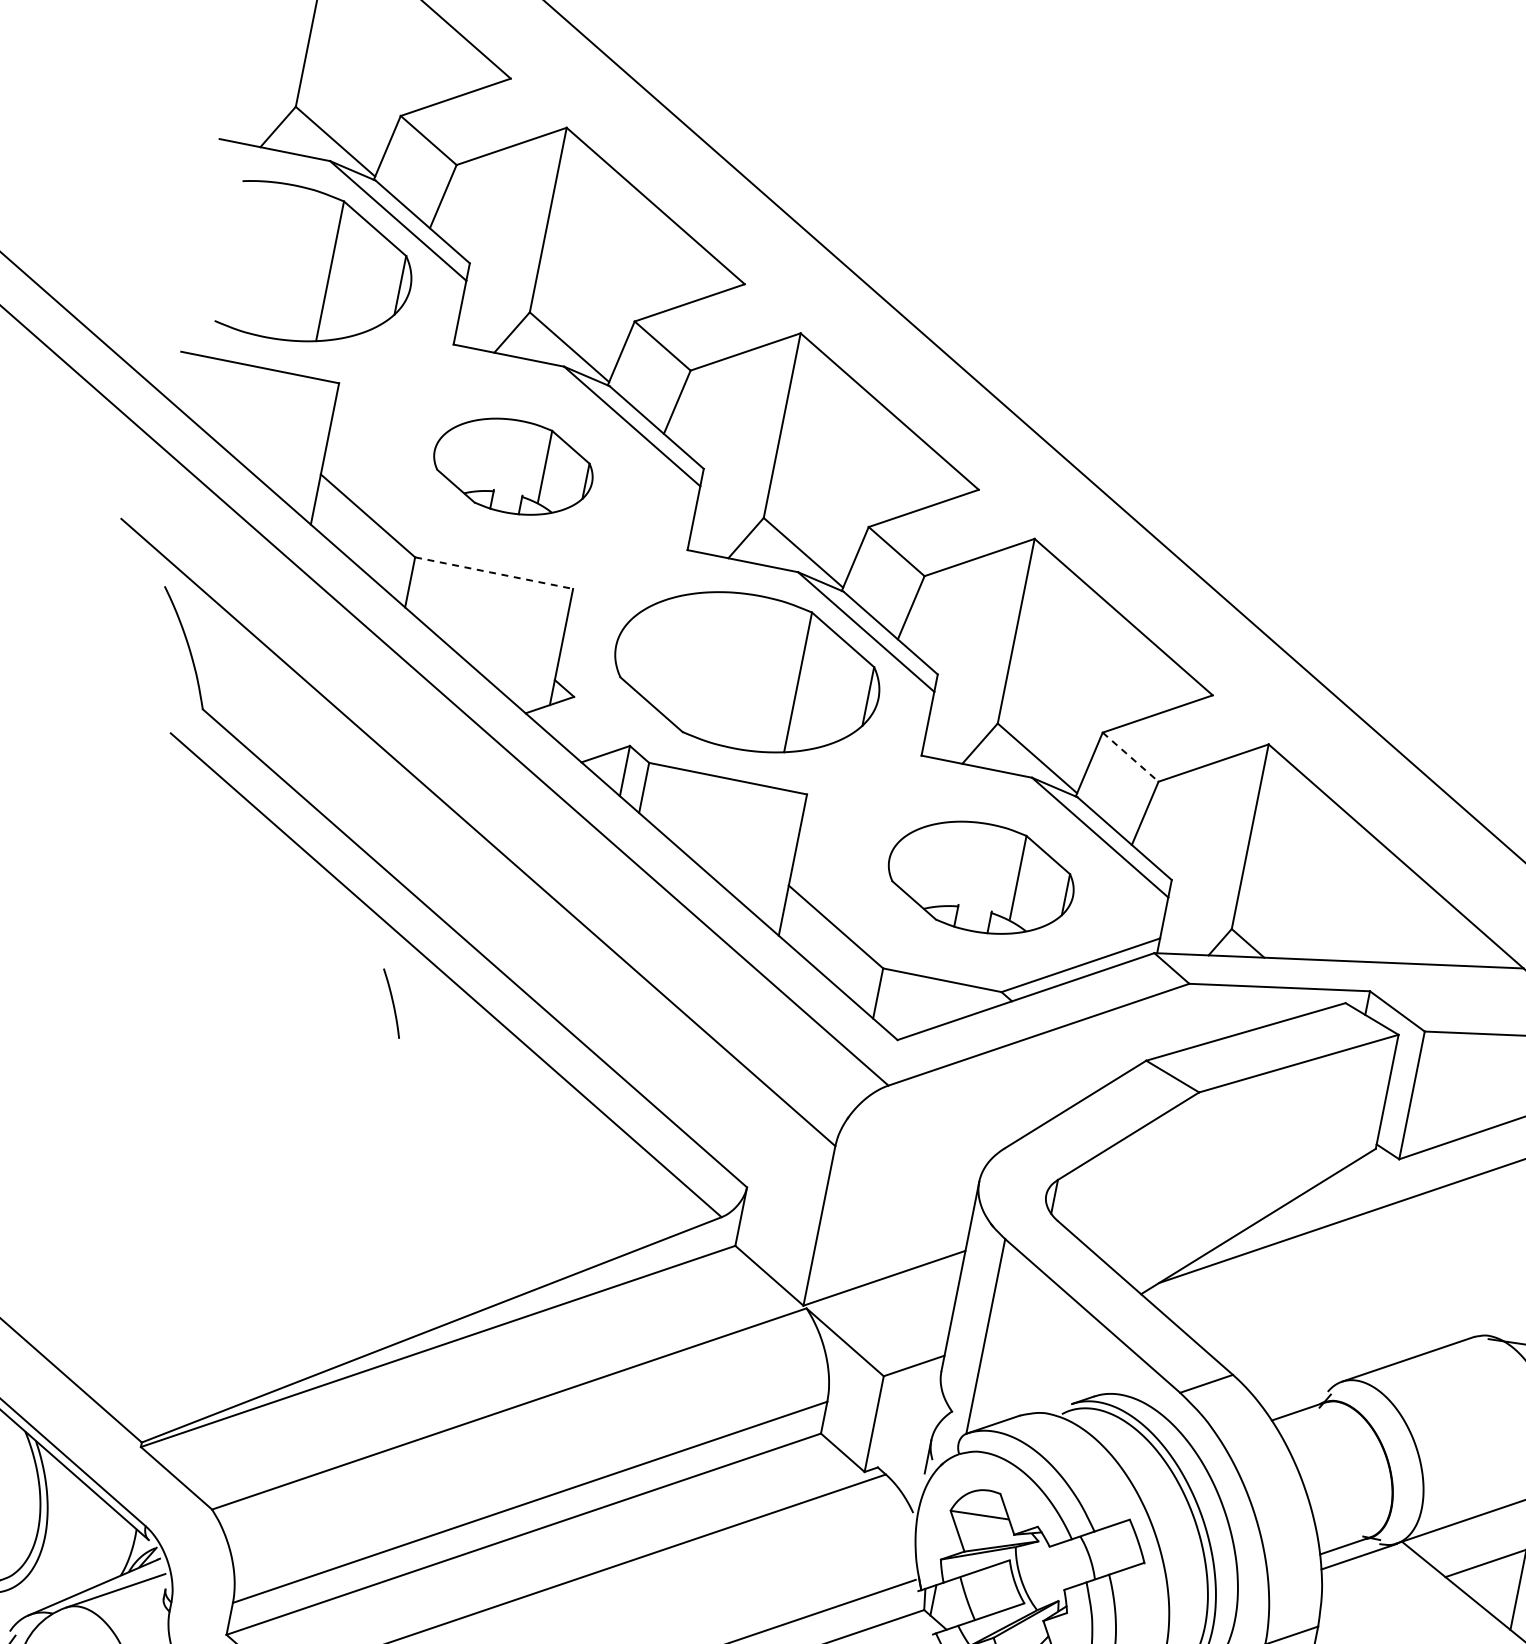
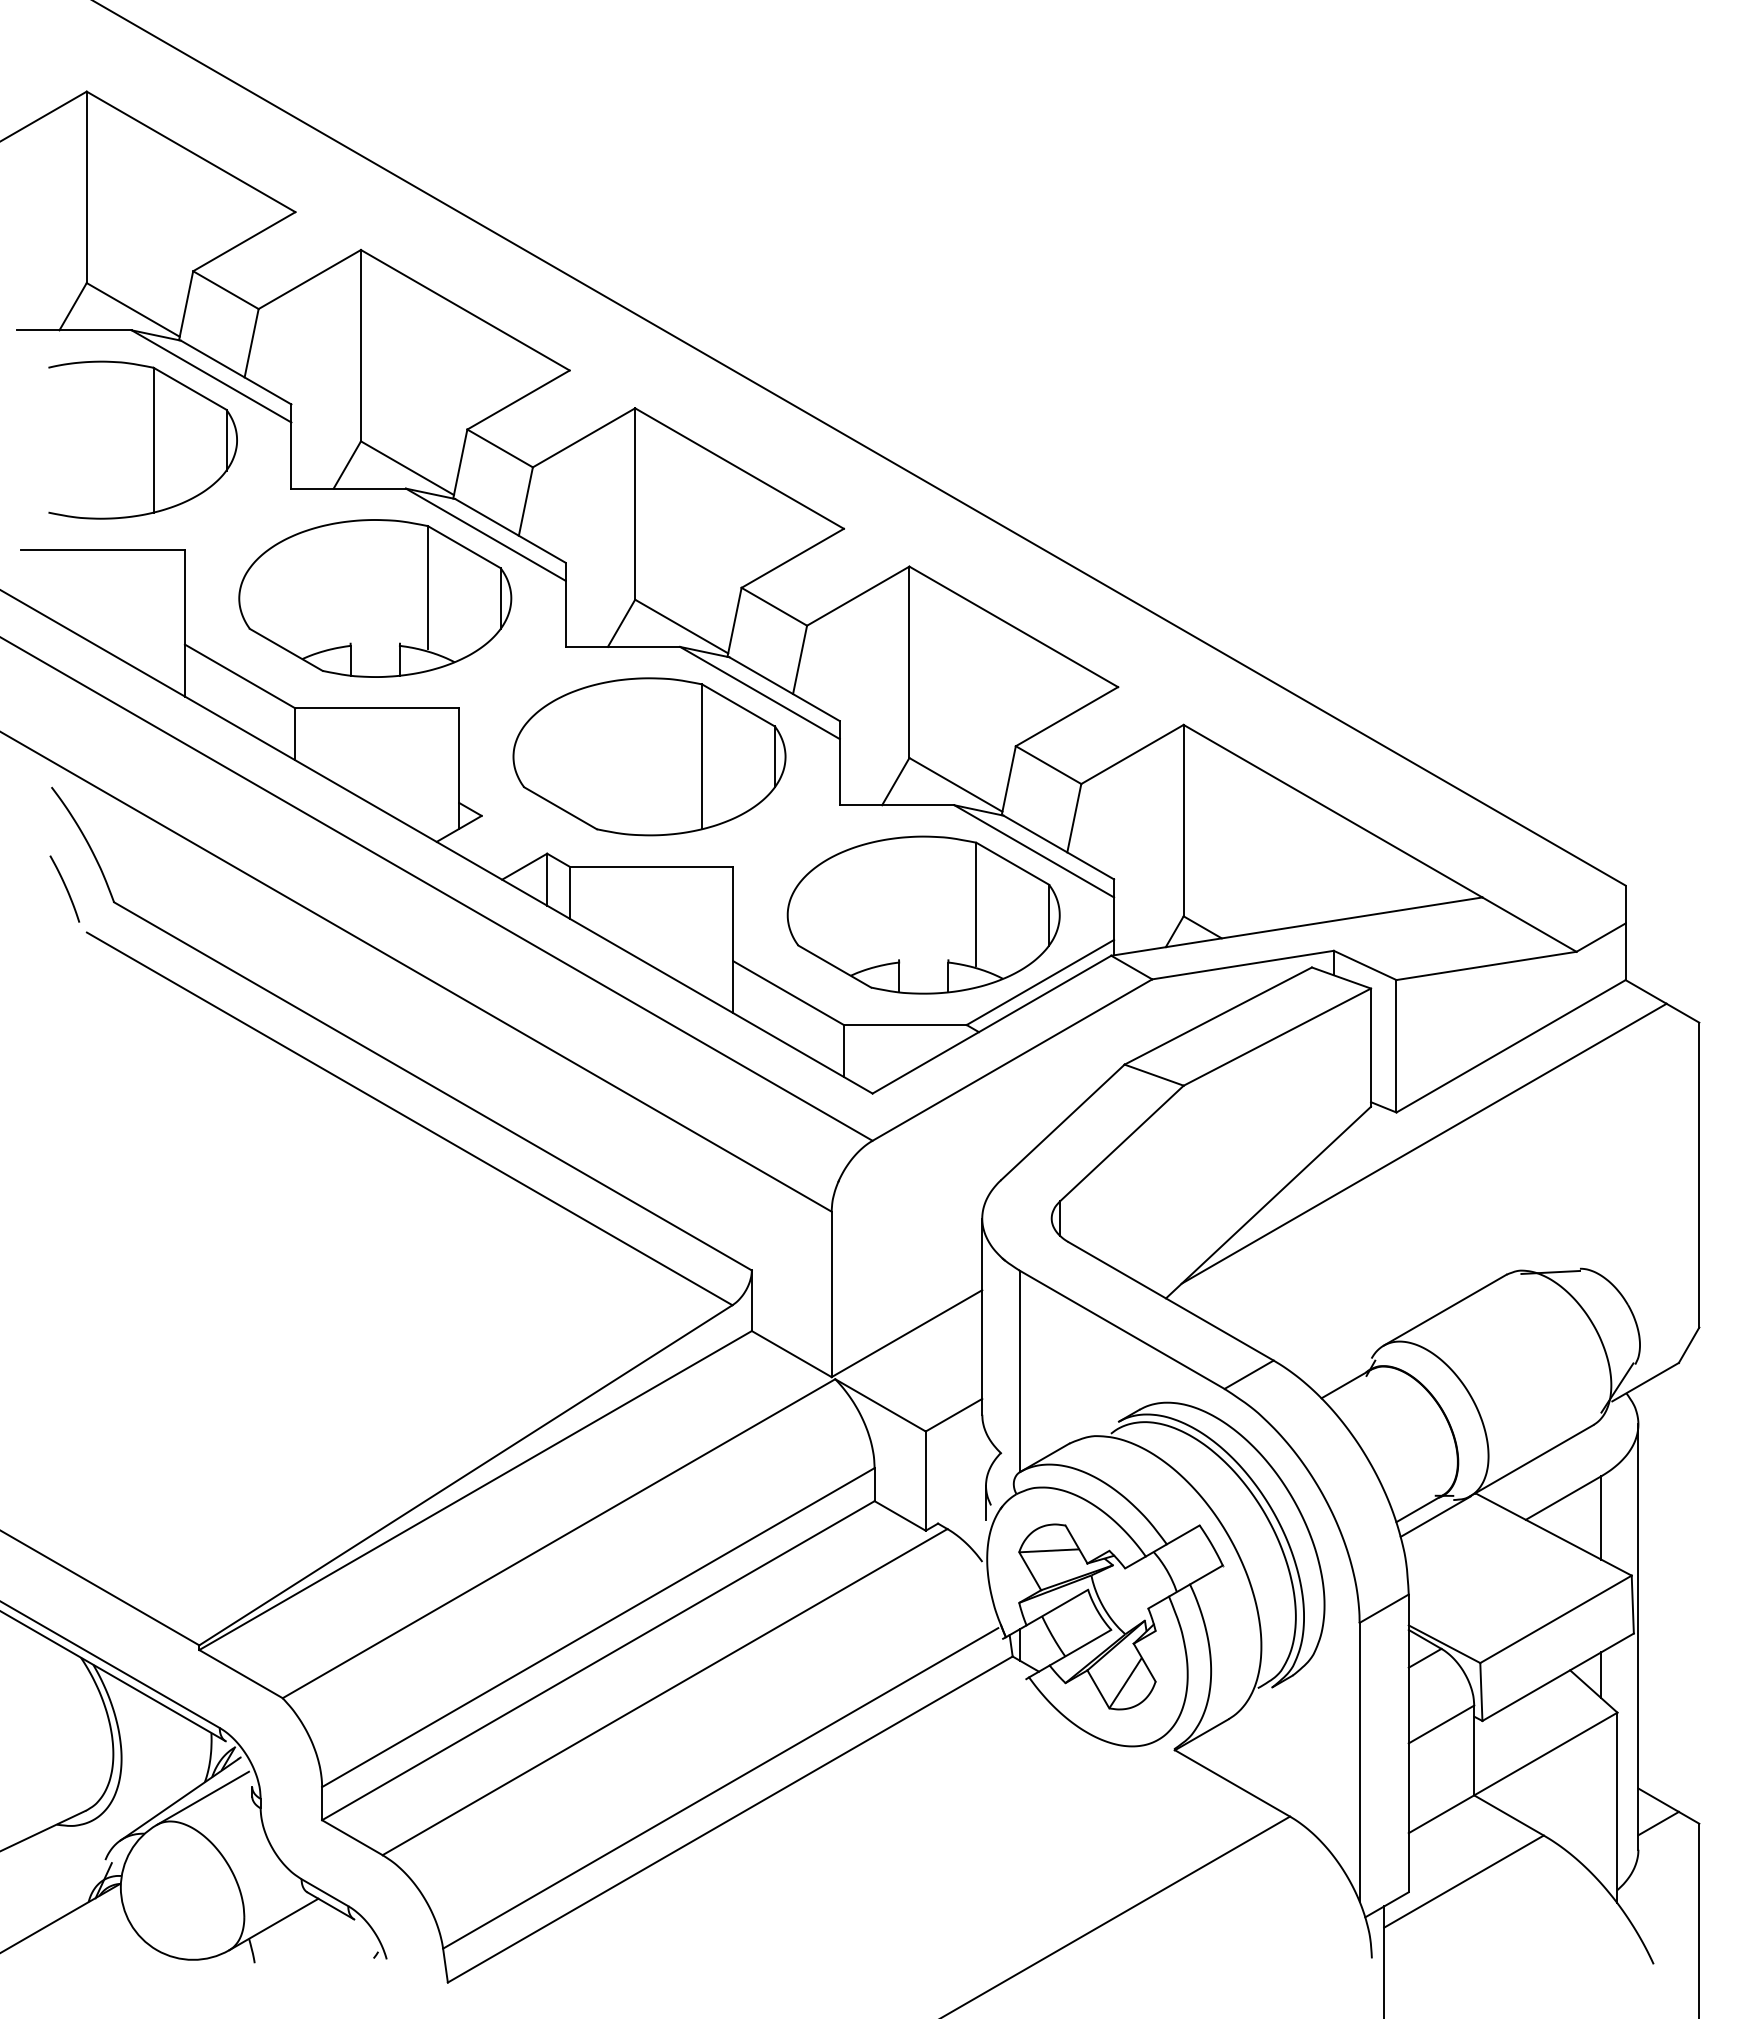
part: (513, 466) -> (375, 598), size x1.67
line: (494, 573) -> (377, 708), dashed -> solid
line: (1130, 757) -> (1048, 765), dashed -> solid
part: (981, 877) -> (923, 914), size x1.43
curve: (392, 1003) -> (65, 888), moved

